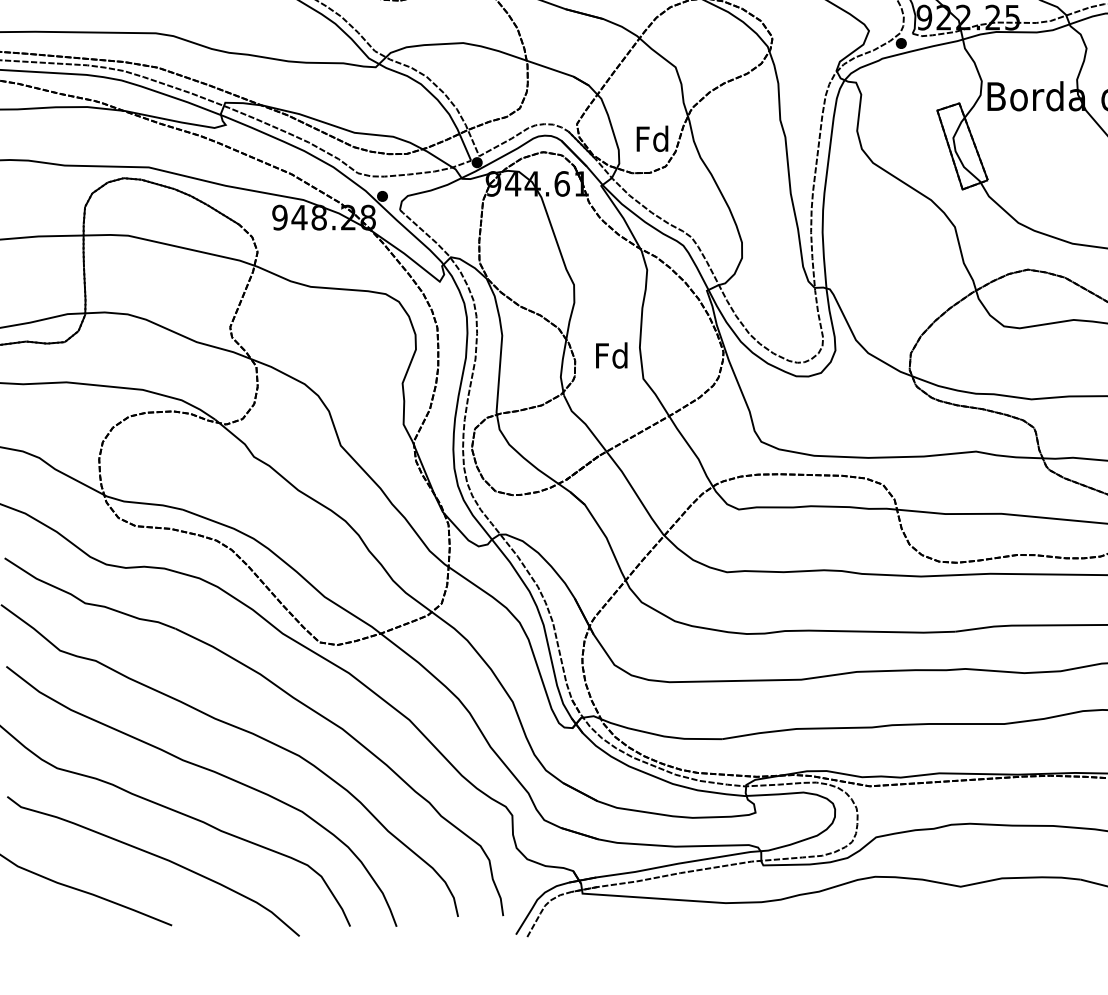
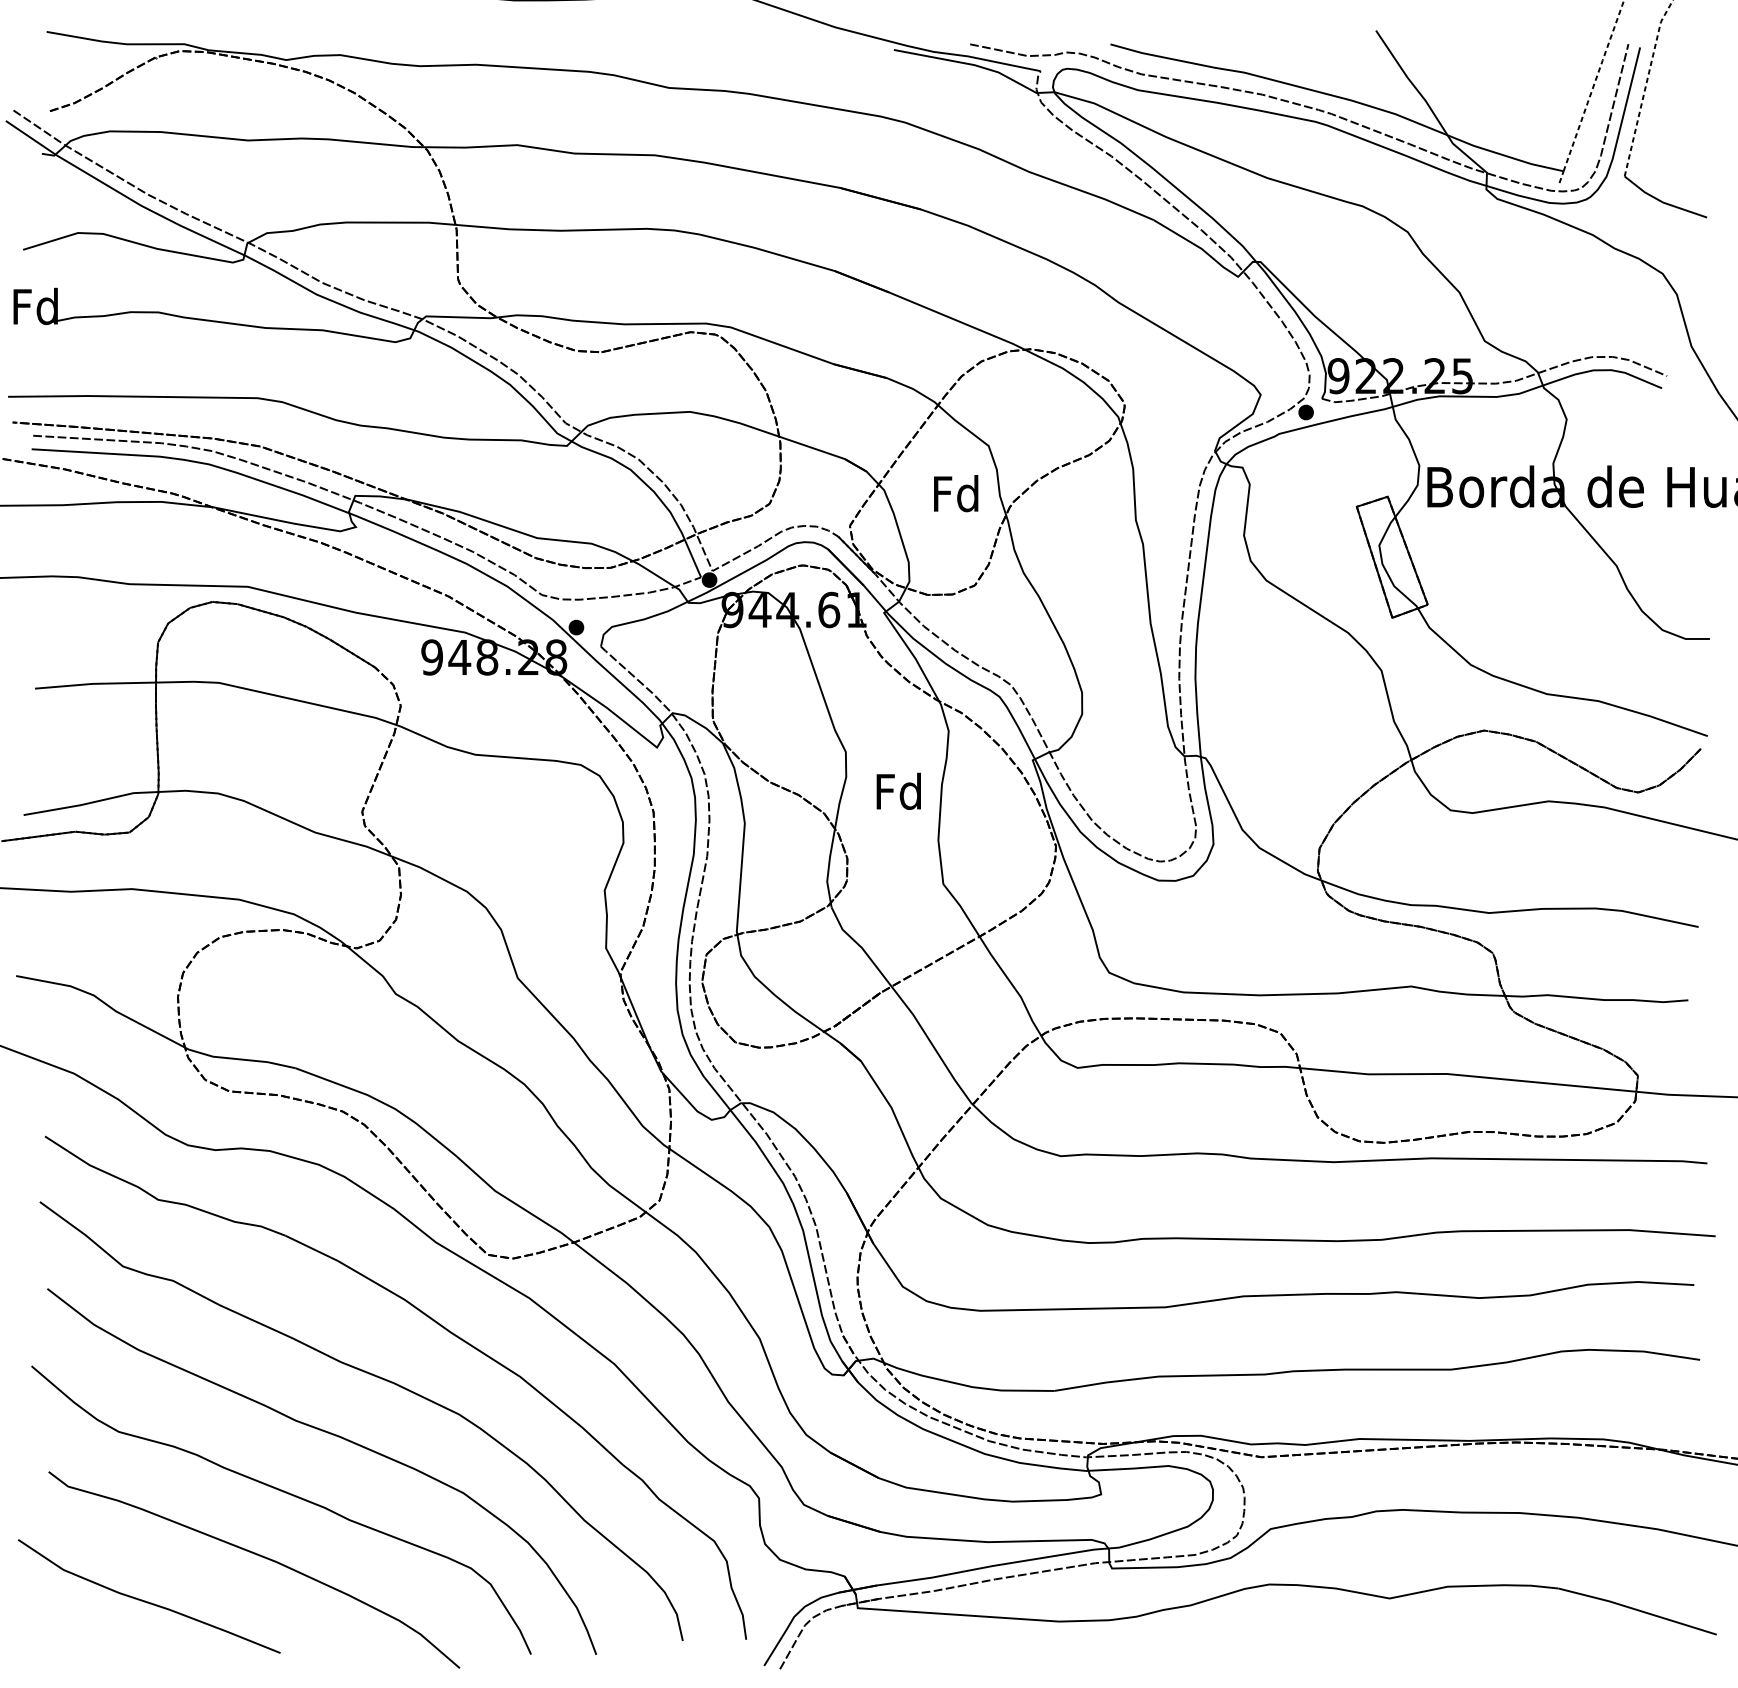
text: (652, 138) -> (956, 493), moved
text: (611, 354) -> (898, 790), moved

